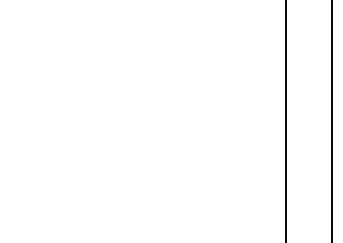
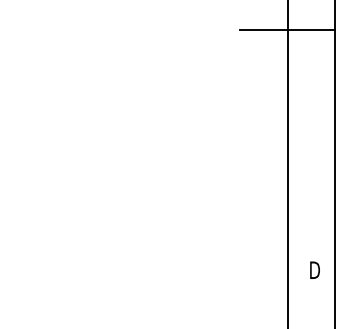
line: (285, 27) -> (287, 30), added

